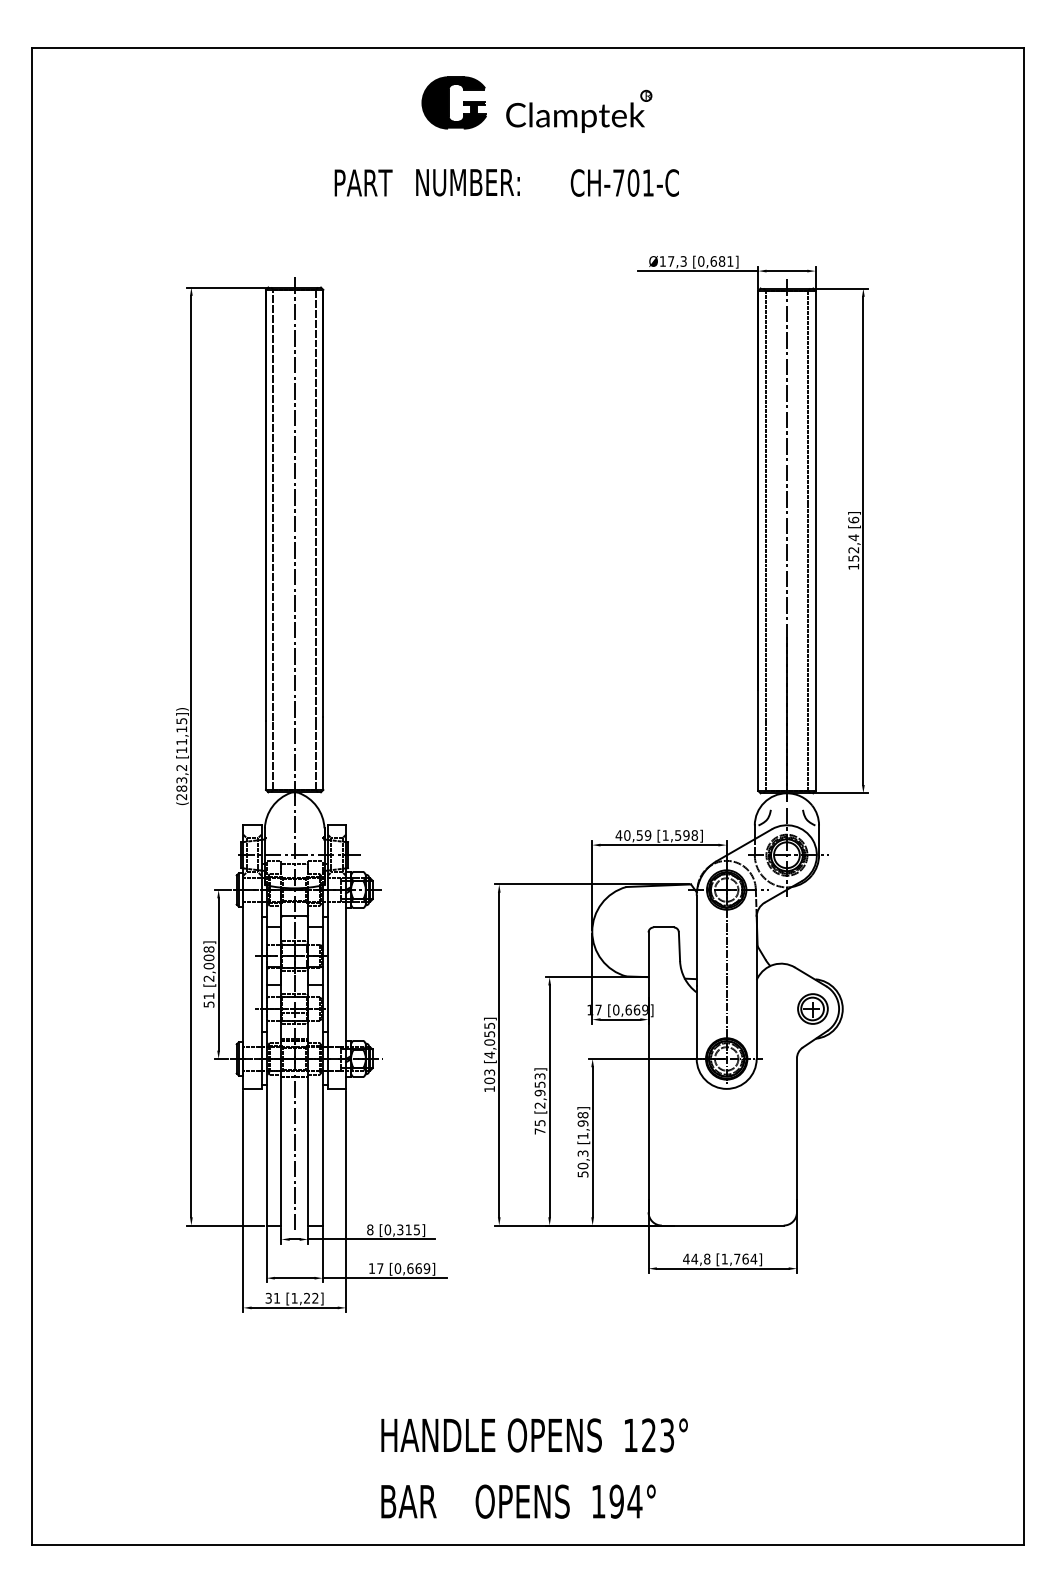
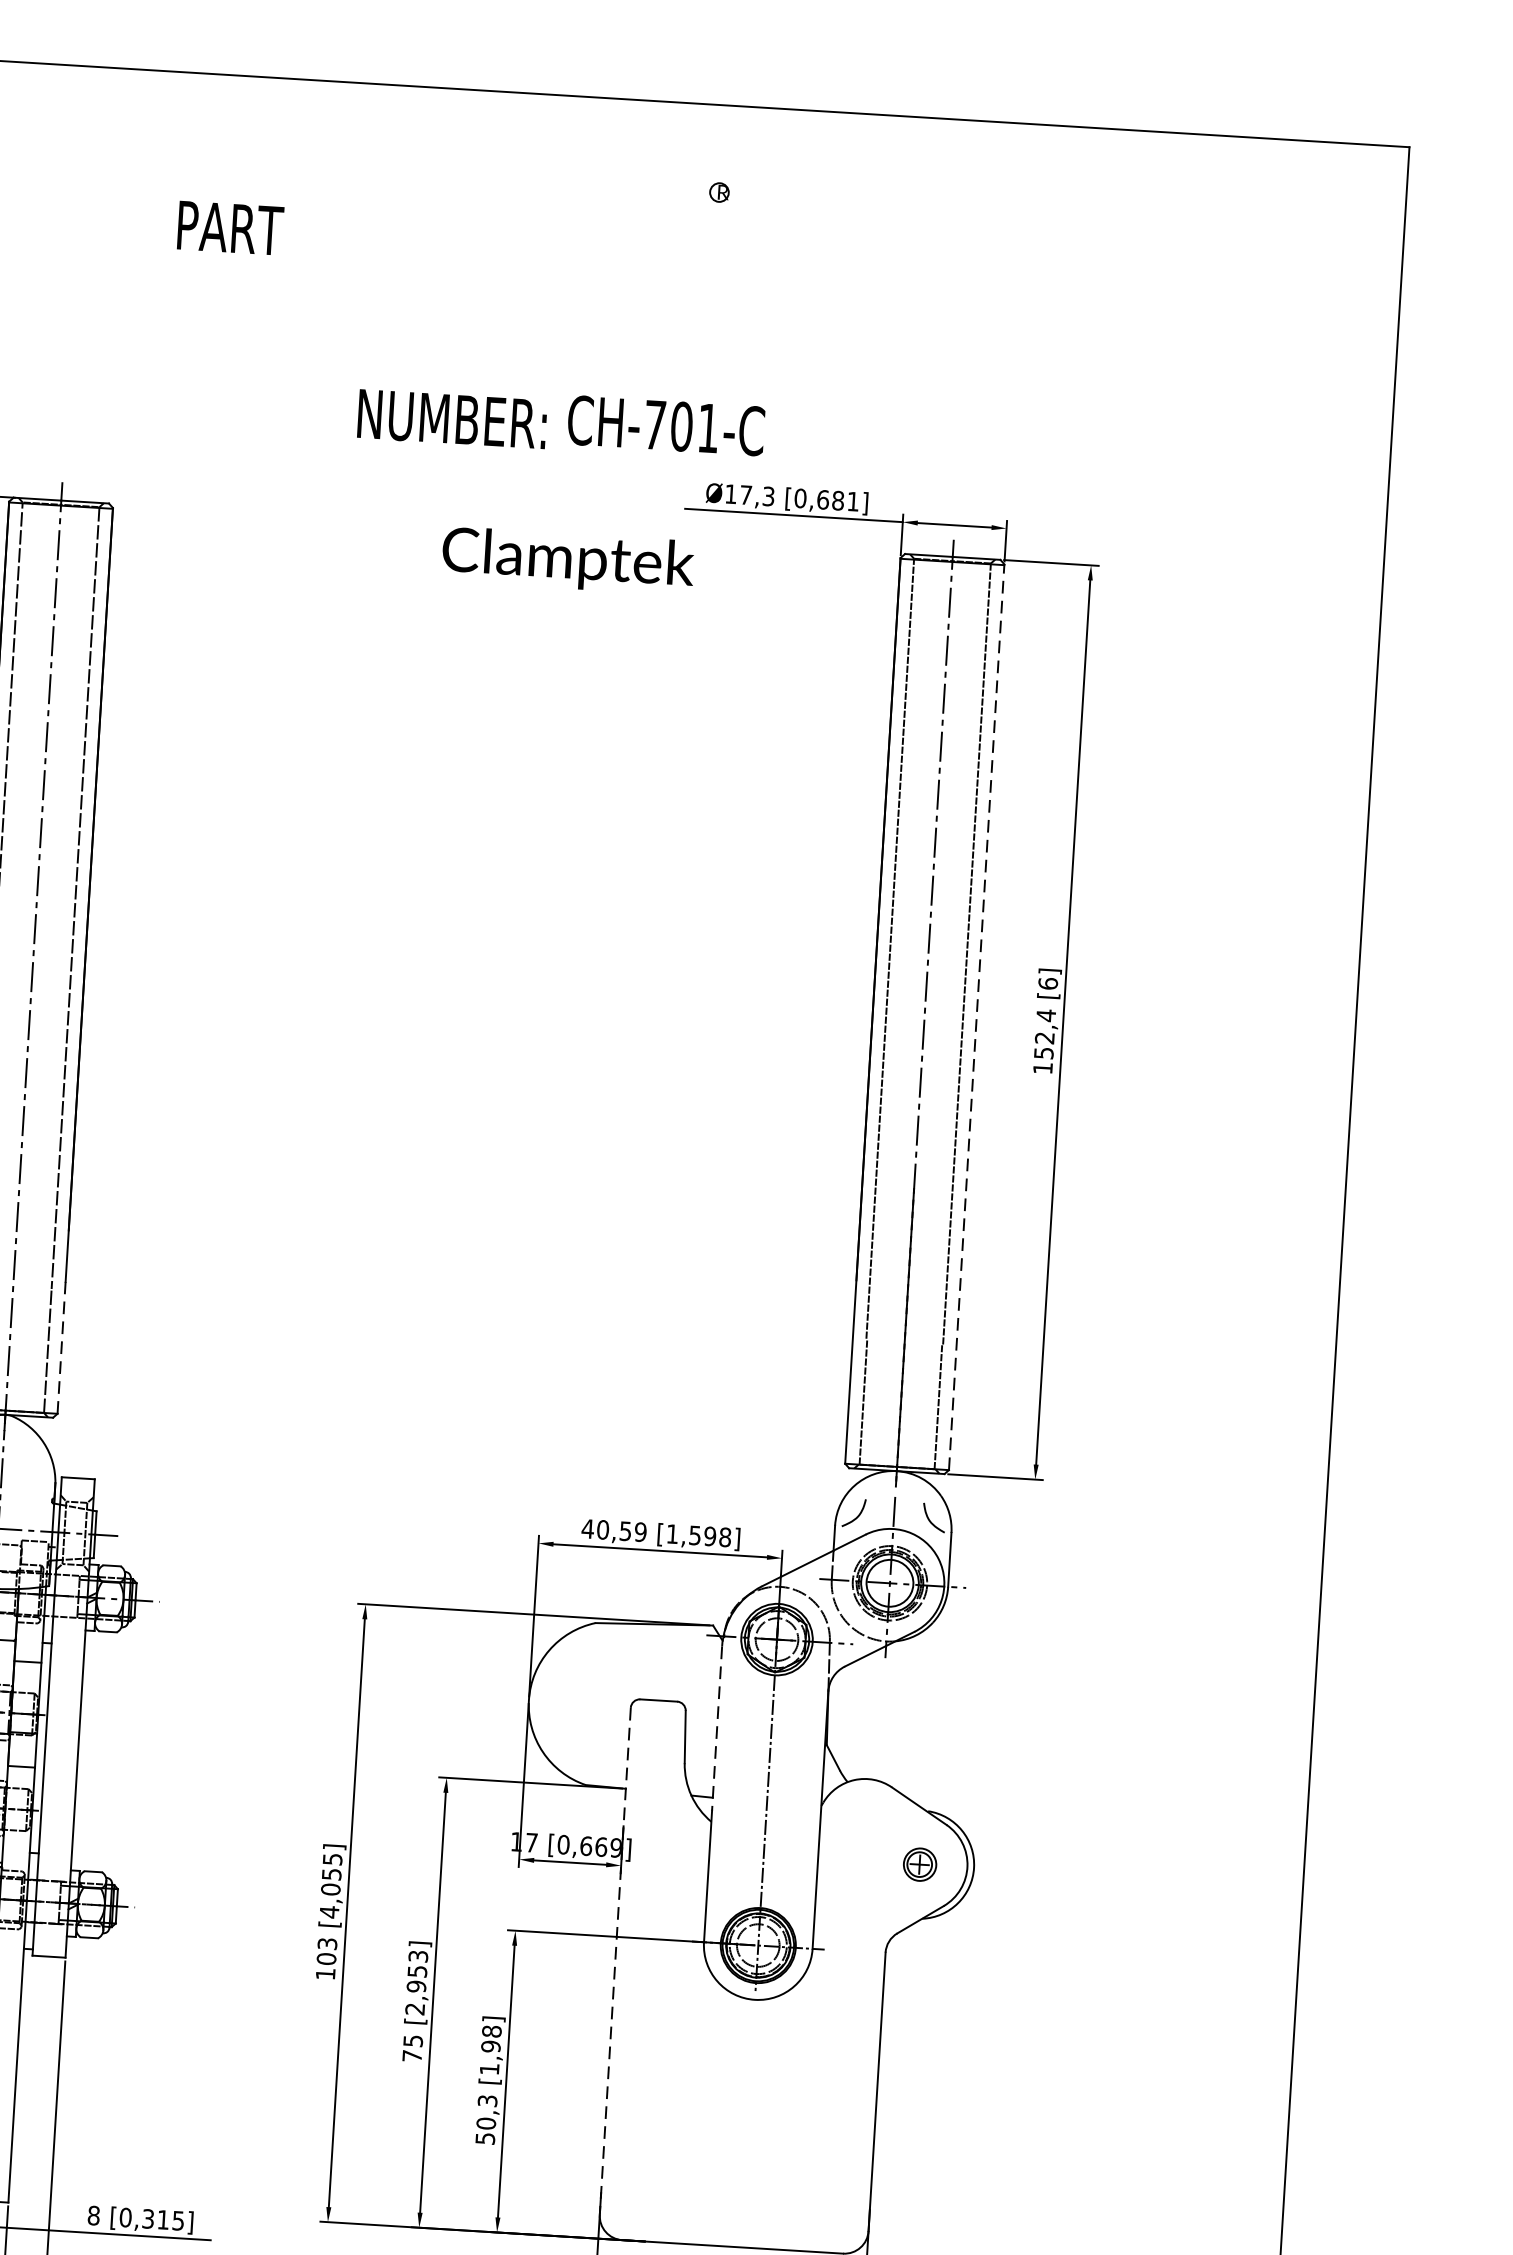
part: (453, 102) -> (369, 183), removed
text: (575, 117) -> (568, 560), moved
text: (363, 182) -> (230, 227), moved
text: (467, 182) -> (451, 418), moved
text: (624, 182) -> (665, 424), moved
line: (815, 540) -> (976, 1016), solid -> dashed
line: (323, 753) -> (61, 1347), solid -> dashed
line: (696, 941) -> (716, 1729), solid -> dashed
part: (812, 1008) -> (919, 1863), size x0.6
line: (648, 1072) -> (615, 1961), solid -> dashed

